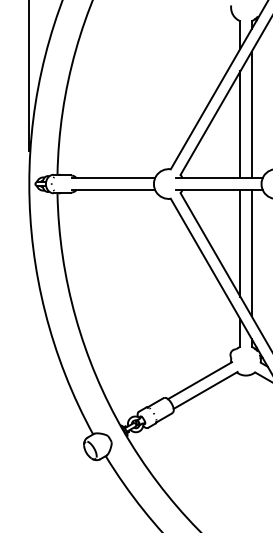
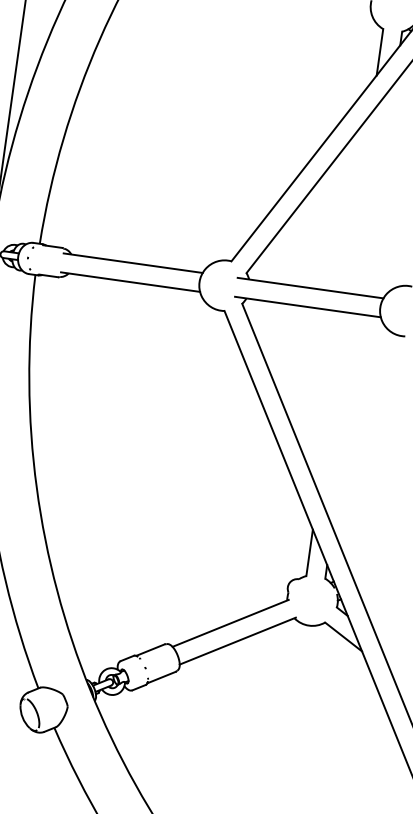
line: (251, 114) -> (379, 188), removed
line: (240, 124) -> (359, 202), removed
line: (240, 242) -> (331, 400), removed
line: (251, 252) -> (347, 420), removed

